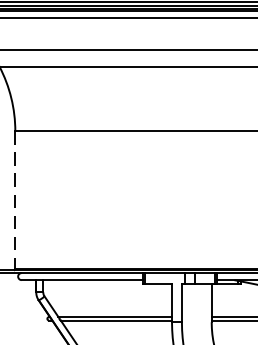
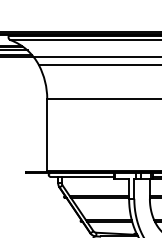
line: (15, 201) -> (47, 135), dashed -> solid

